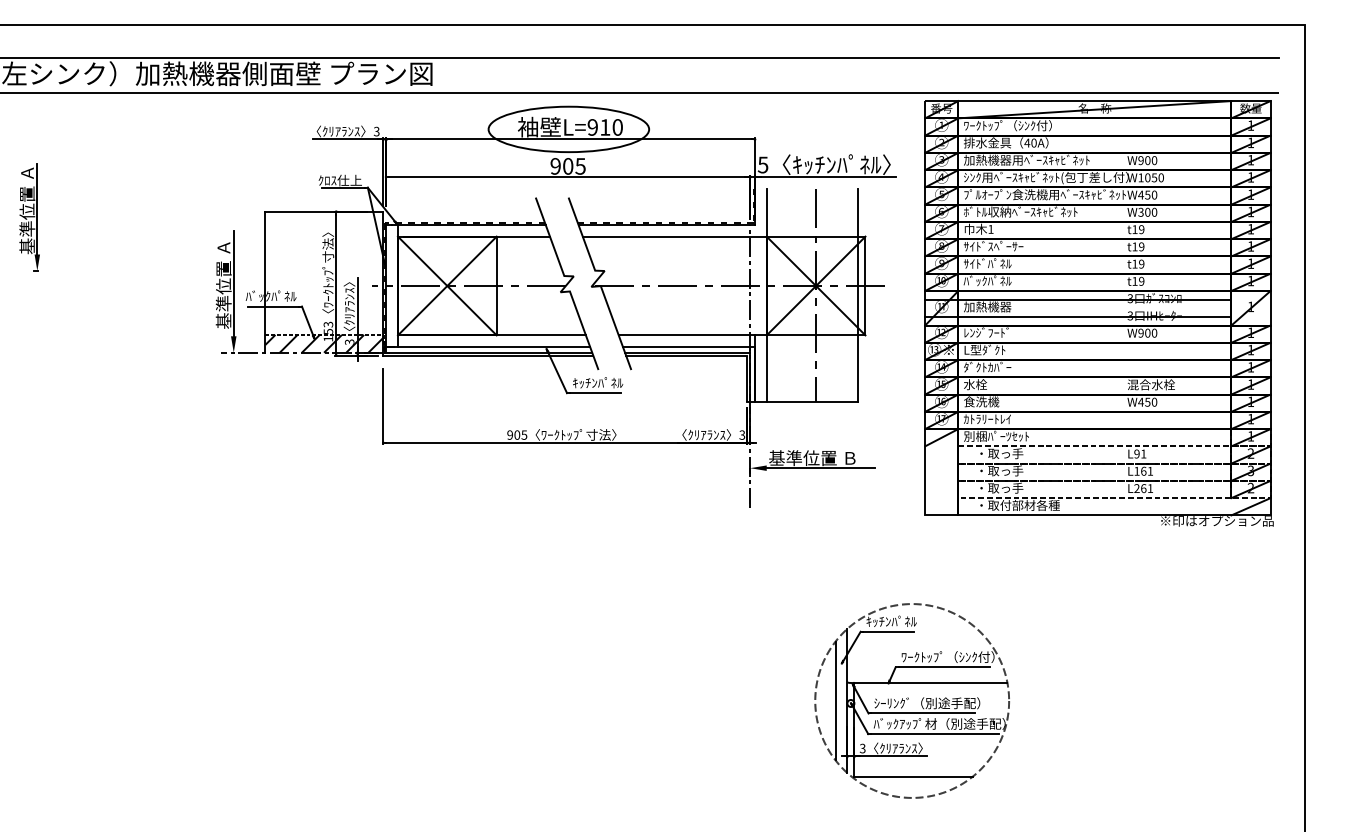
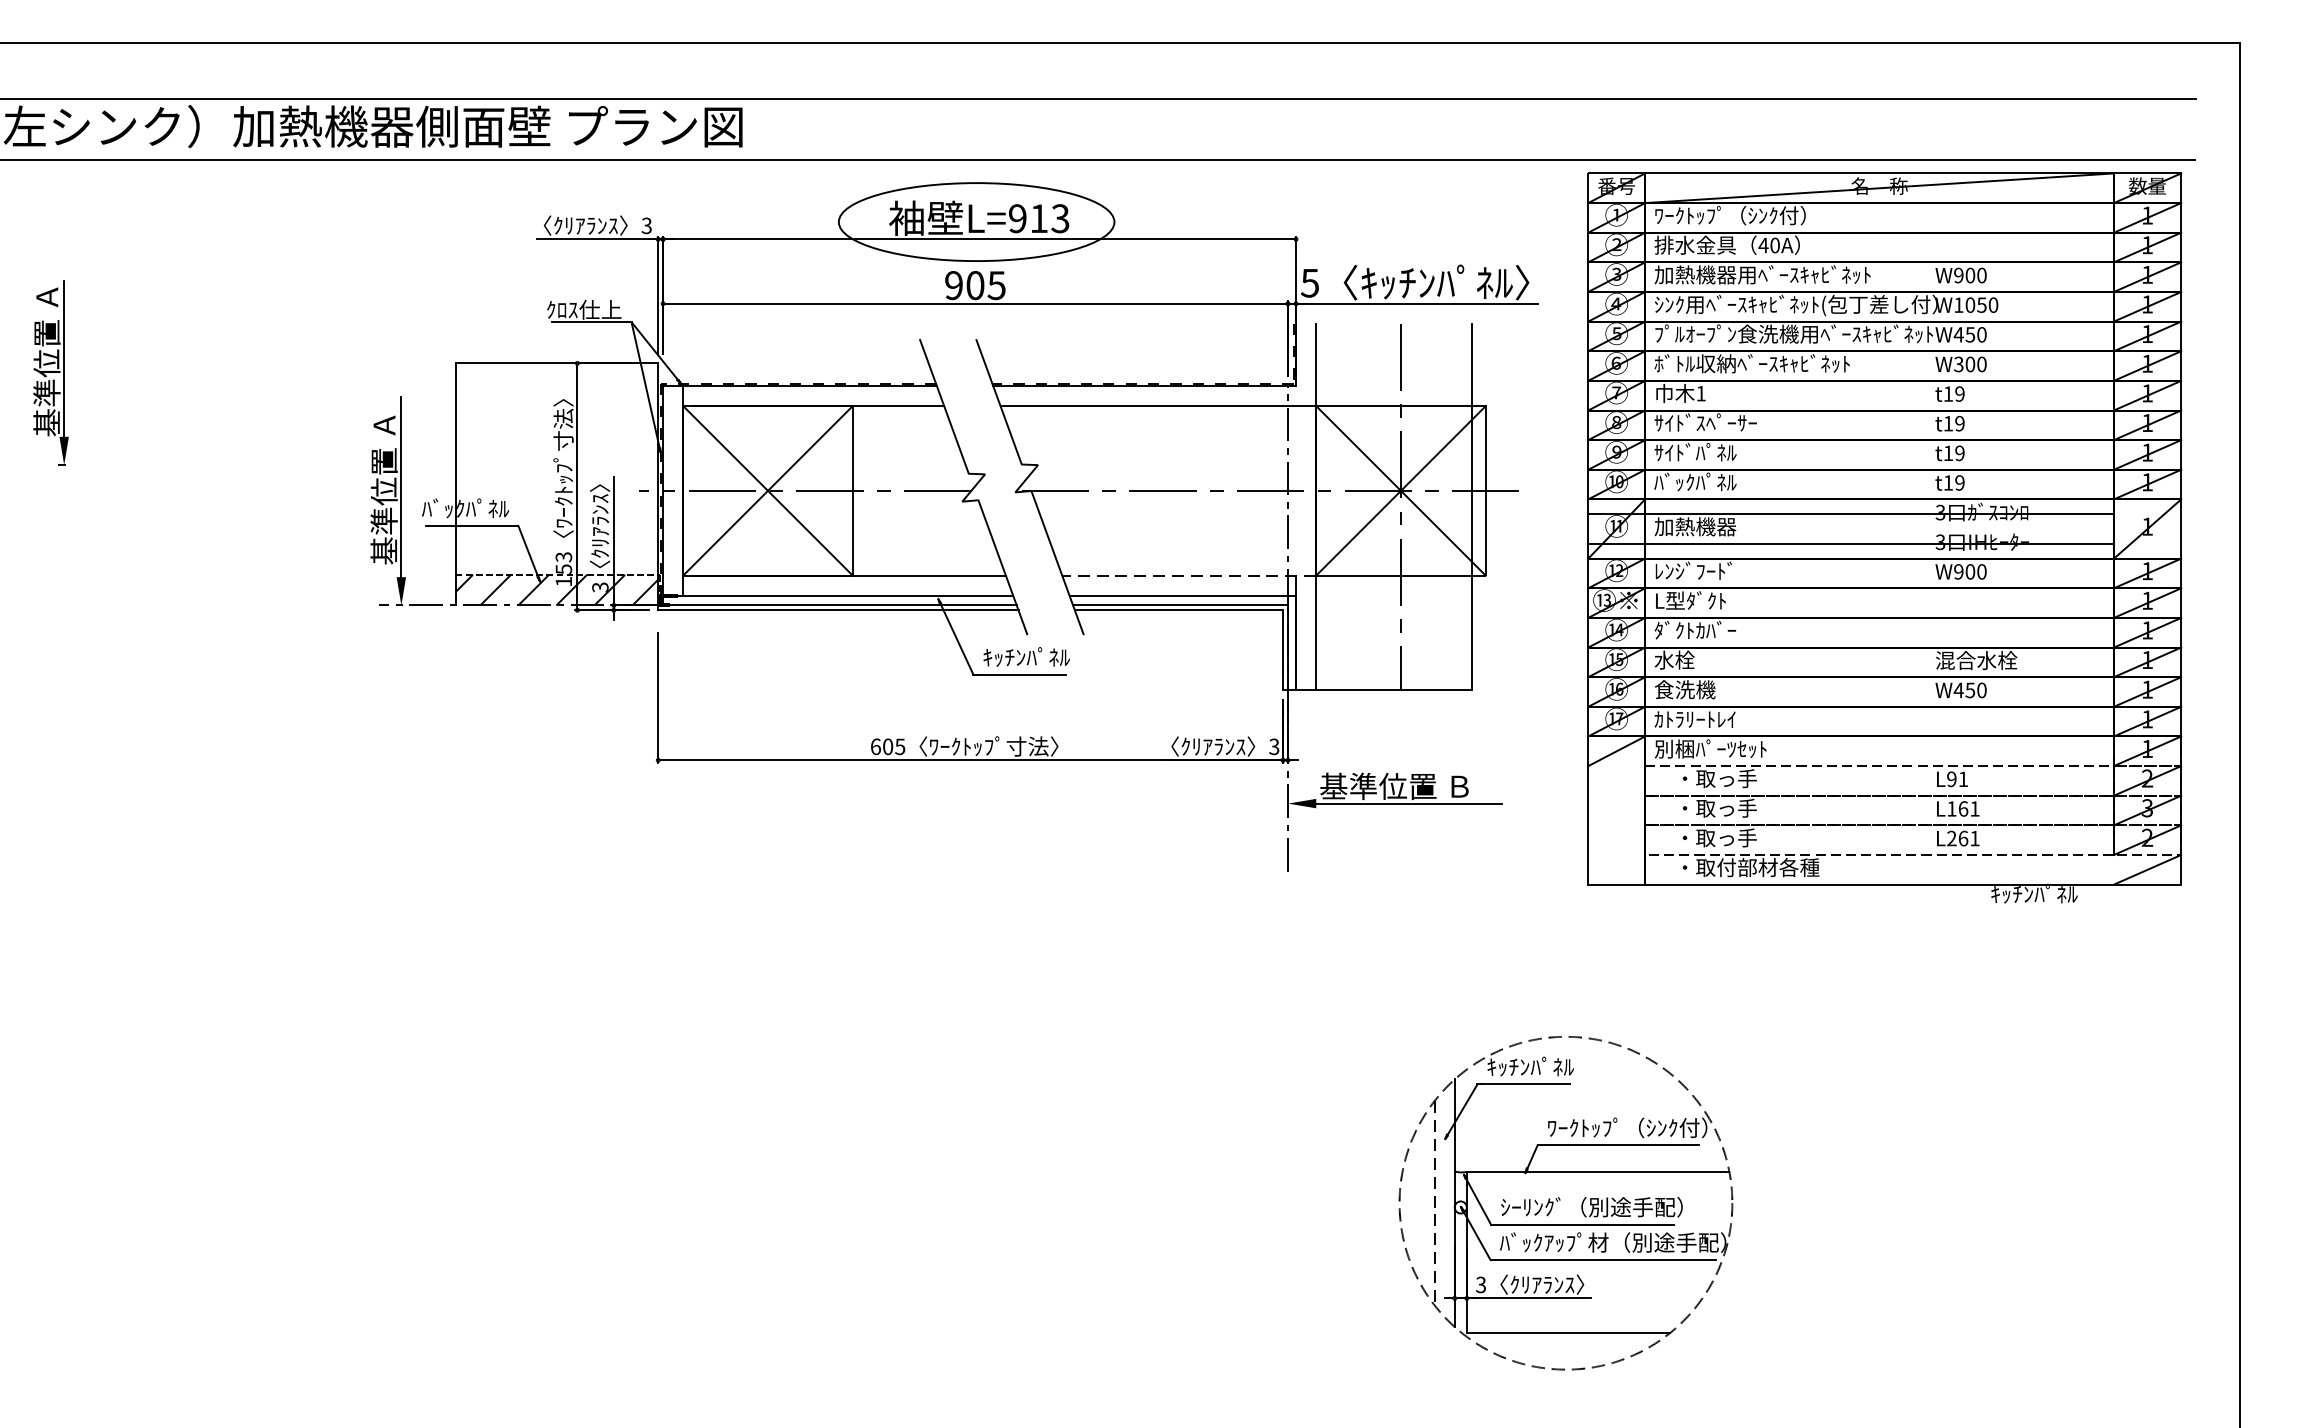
text: (617, 127) -> (1060, 218), L=910 -> L=913
line: (692, 335) -> (1188, 575), solid -> dashed
text: (510, 434) -> (876, 745), 905 -> 605
text: (1216, 521) -> (2088, 895), ※印はオプション品 -> ｷｯﾁﾝﾊﾟﾈﾙ
line: (835, 701) -> (1434, 1204), solid -> dashed

